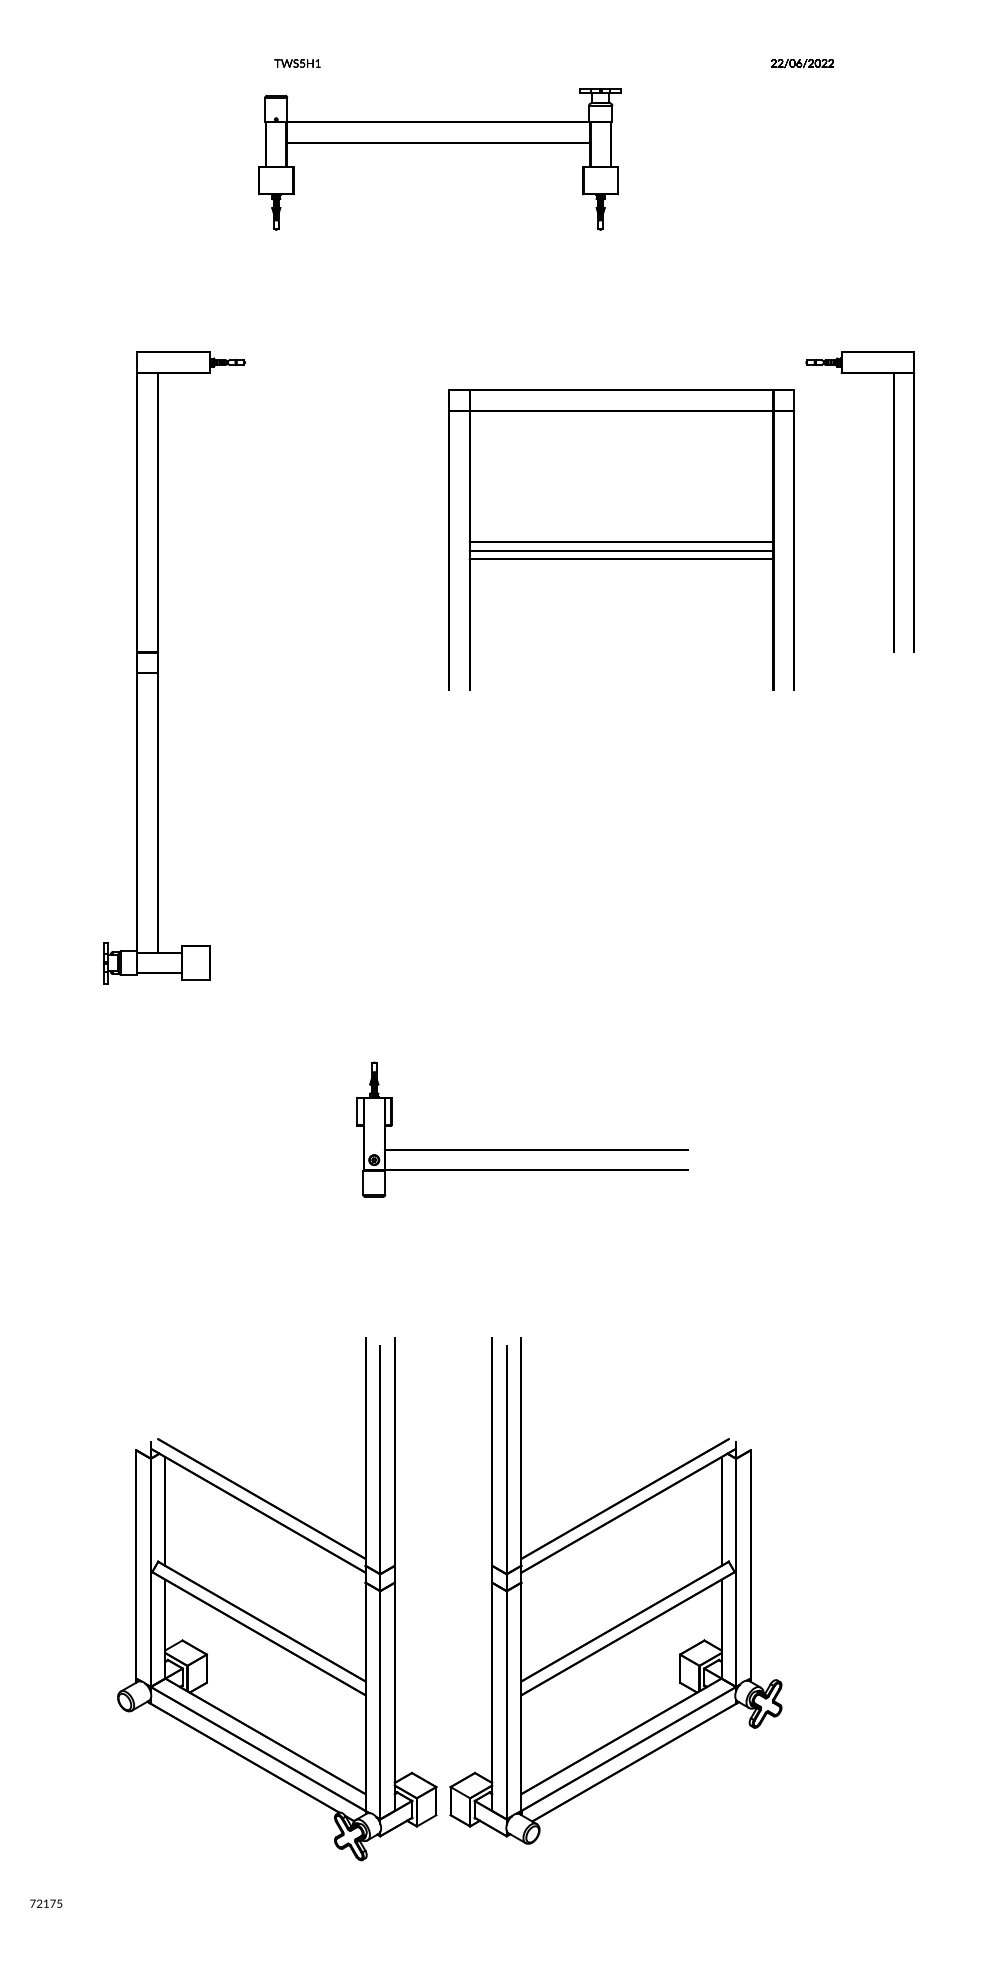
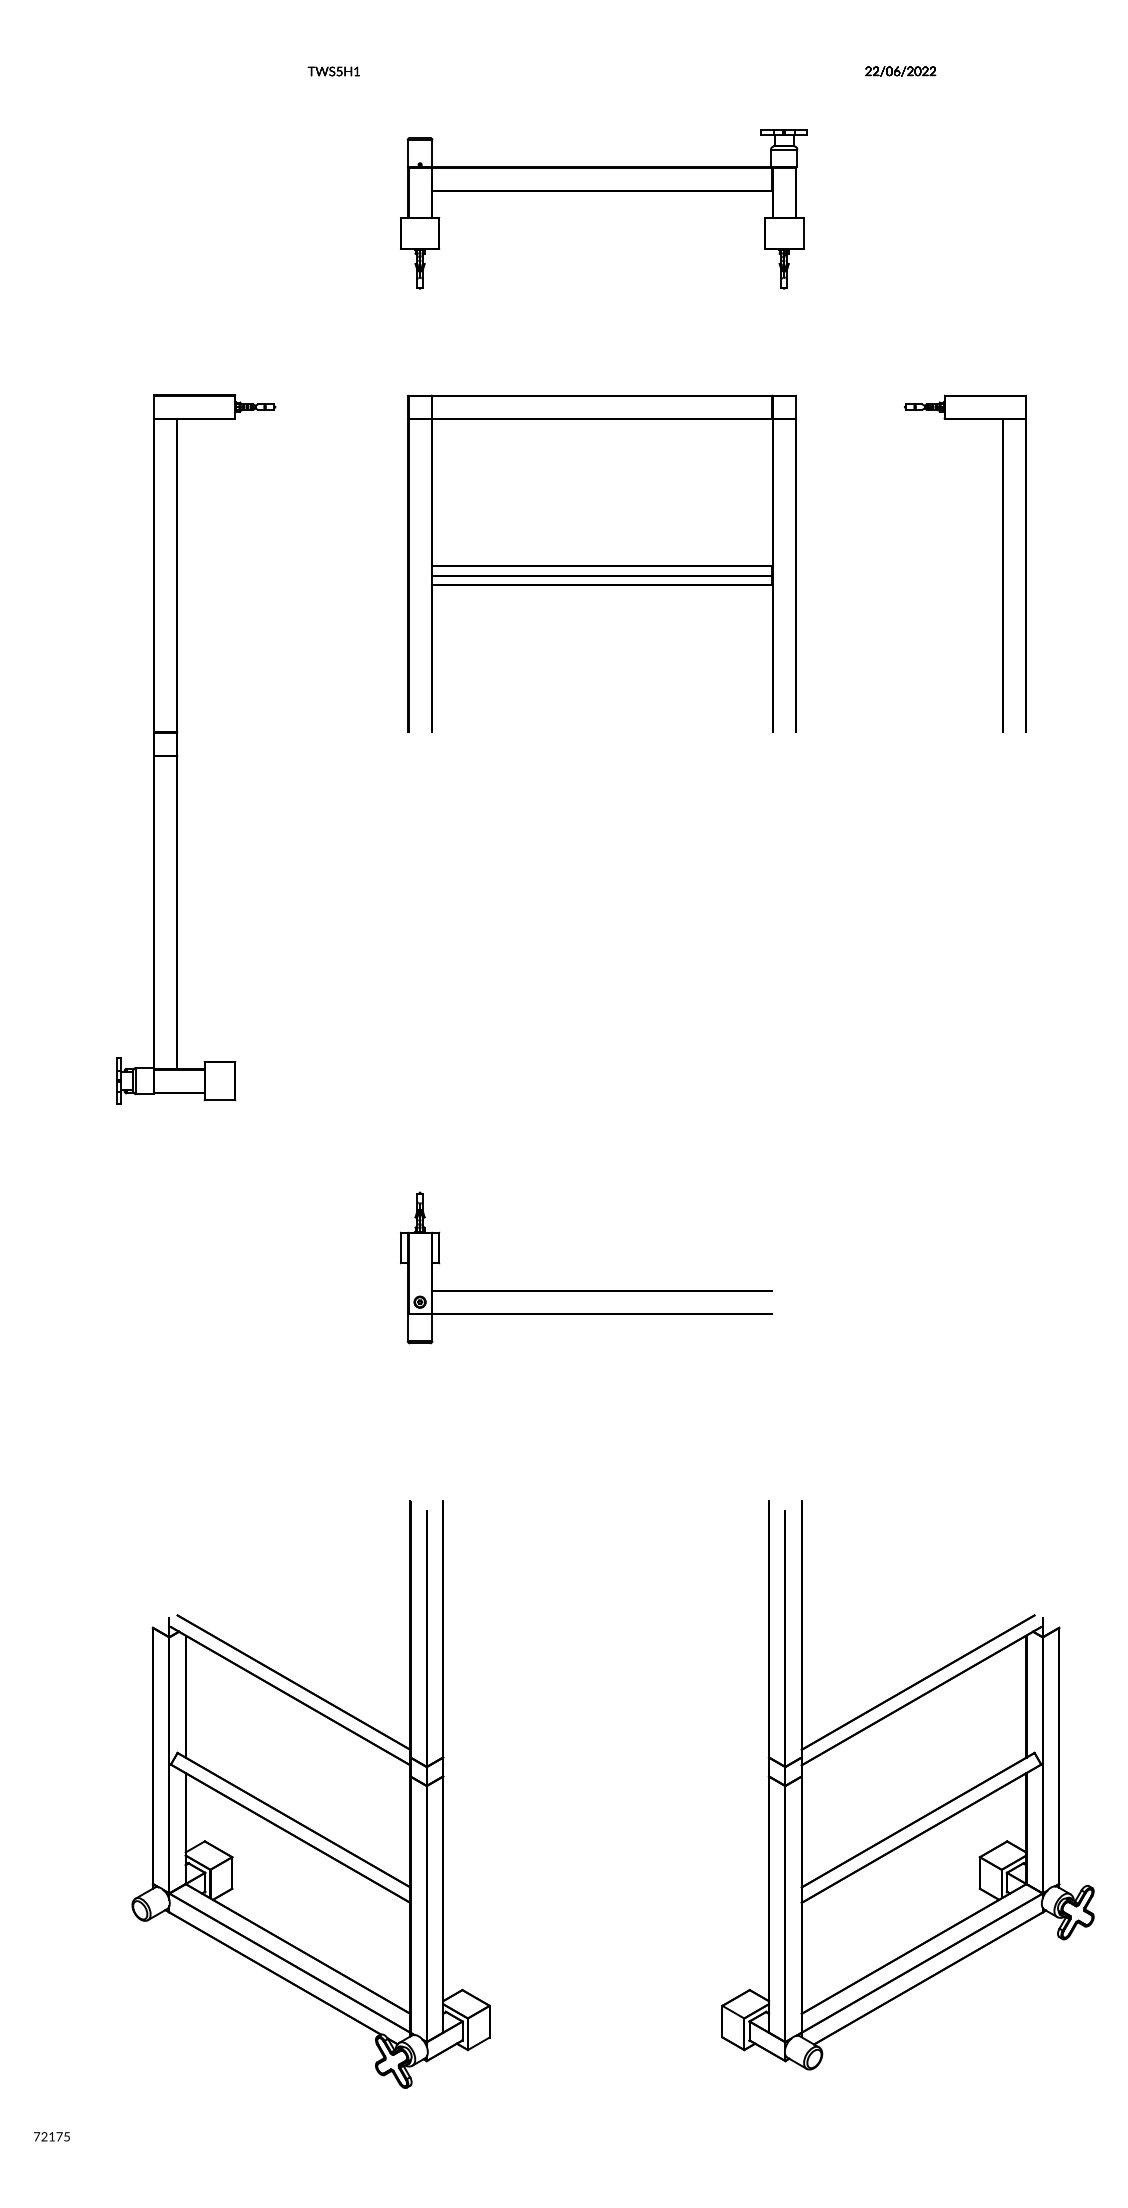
part: (439, 143) -> (603, 191), moved
part: (621, 539) -> (602, 563), moved
part: (615, 1590) -> (907, 1785), moved

